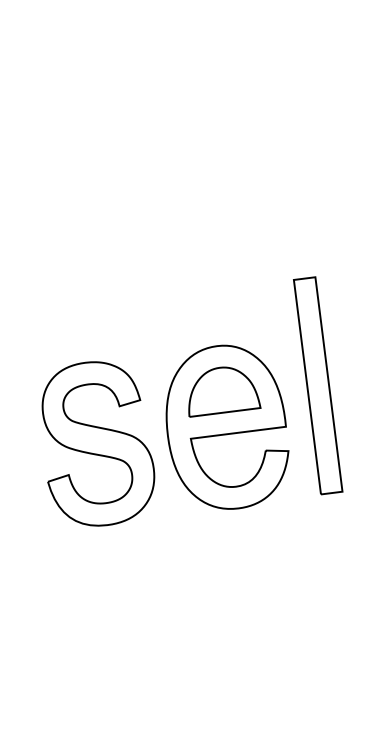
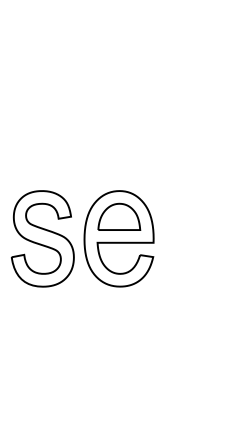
part: (318, 385) -> (175, 221), removed

